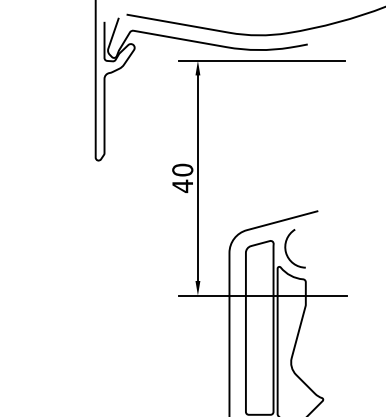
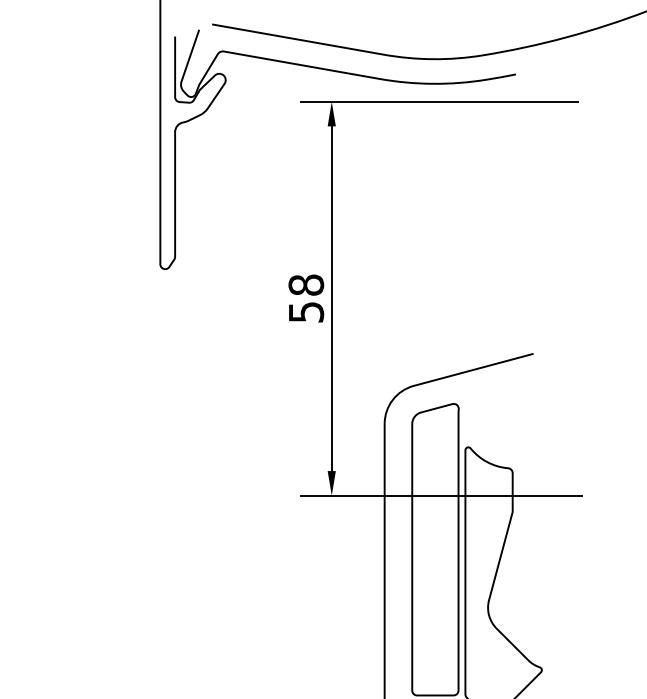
text: (182, 178) -> (305, 299), 40 -> 58
curve: (286, 248) -> (480, 416), removed

